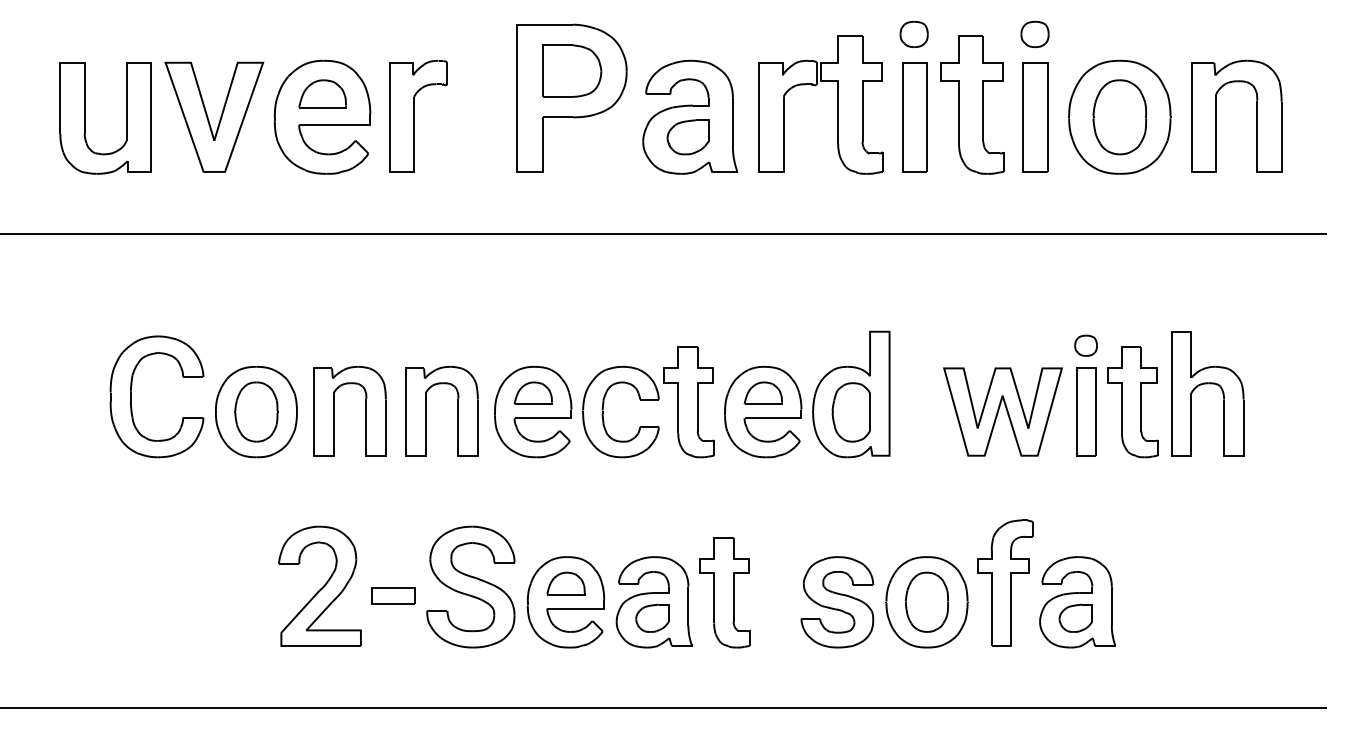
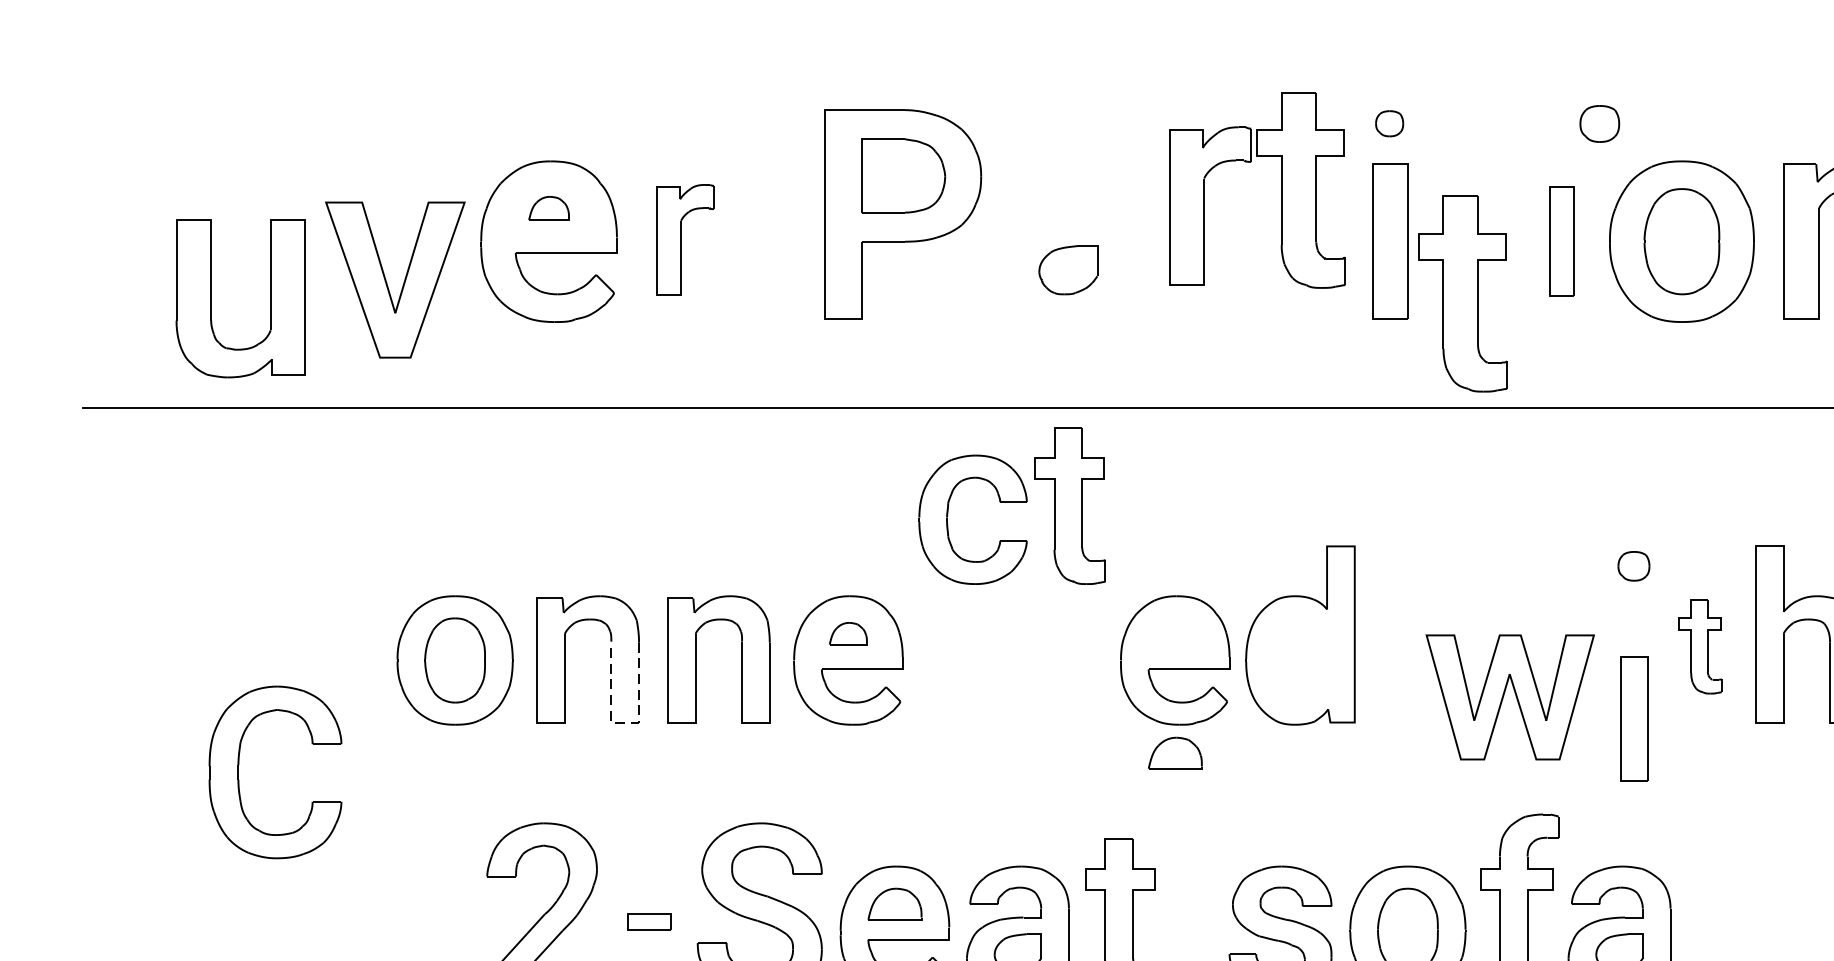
part: (913, 33) -> (1388, 122), size x0.7
part: (1034, 33) -> (1599, 122), moved
part: (322, 93) -> (549, 207), size x0.6
part: (837, 104) -> (1280, 189), moved
part: (972, 104) -> (1462, 293), moved
part: (418, 115) -> (685, 239), size x0.7
part: (214, 116) -> (395, 278), moved
part: (689, 116) -> (1070, 240), removed
part: (1035, 117) -> (1562, 241), size x0.7
part: (85, 118) -> (212, 298), moved
part: (532, 392) -> (847, 632), size x0.7
part: (762, 392) -> (1174, 752), moved
part: (131, 396) -> (239, 771), moved
part: (648, 402) -> (1012, 506), moved
part: (1132, 402) -> (1699, 646), size x0.6
part: (1002, 411) -> (1509, 696), moved
part: (1086, 411) -> (1634, 717), moved
part: (850, 412) -> (1299, 661), removed
line: (376, 455) -> (625, 722), solid -> dashed
part: (393, 595) -> (649, 921), size x0.7

